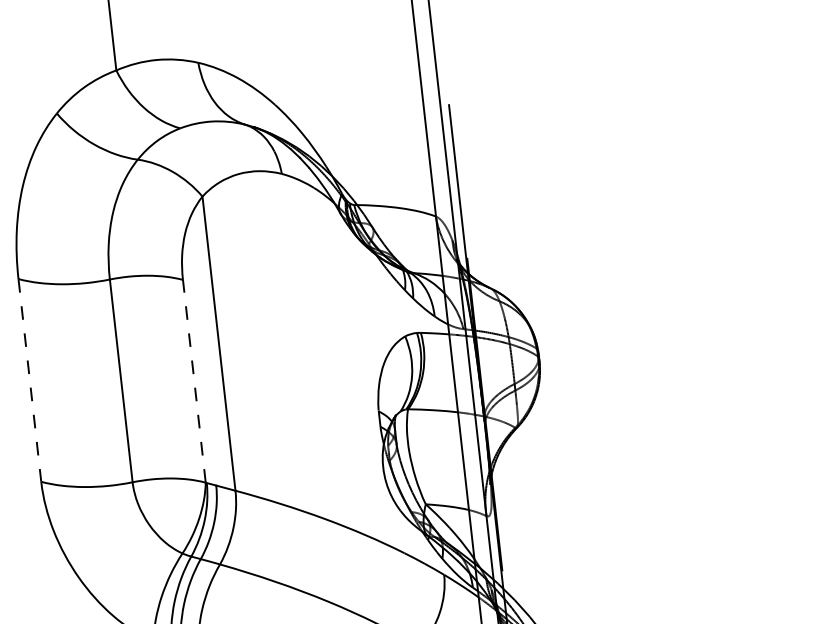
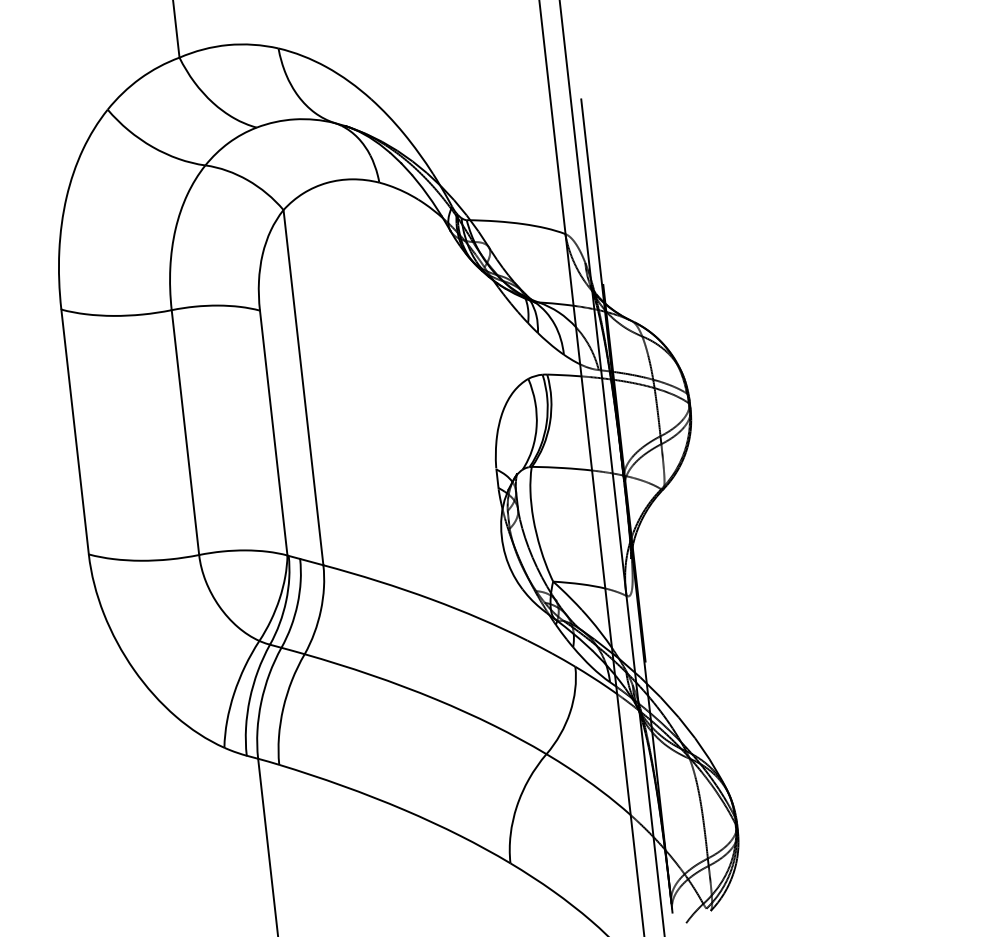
line: (30, 380) -> (75, 432), dashed -> solid
line: (194, 380) -> (273, 432), dashed -> solid

